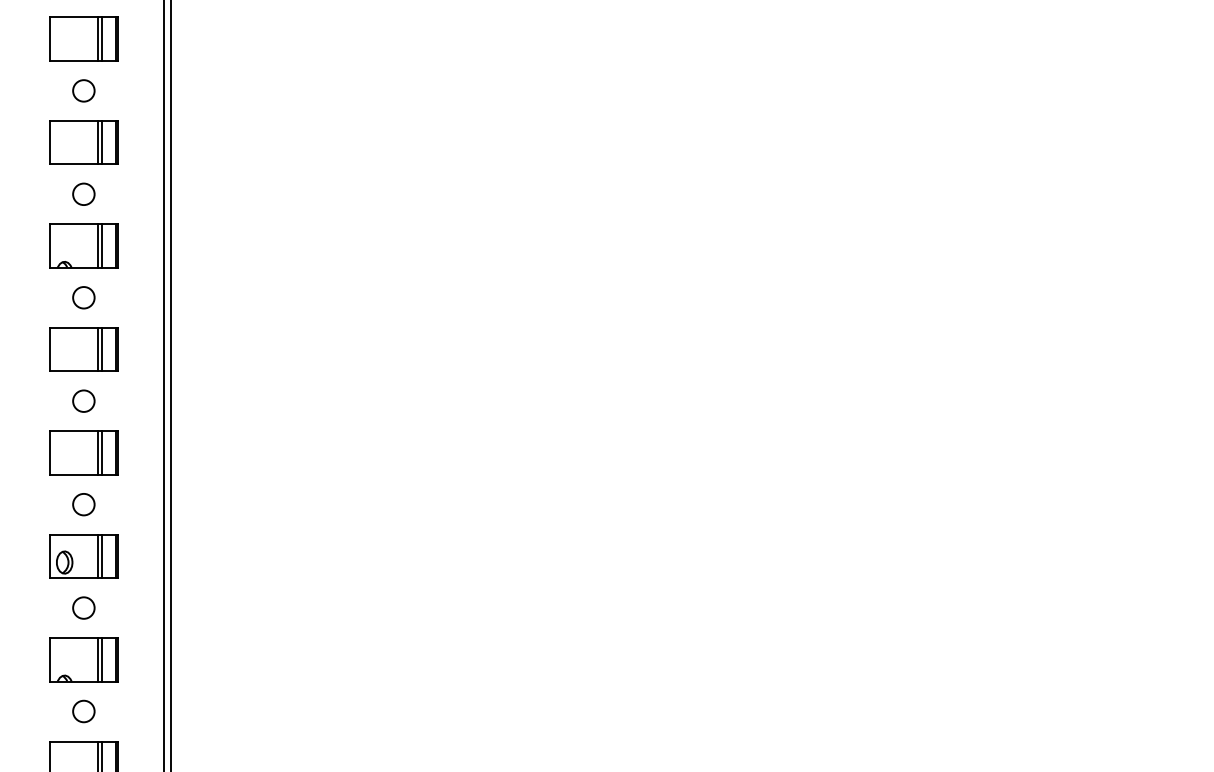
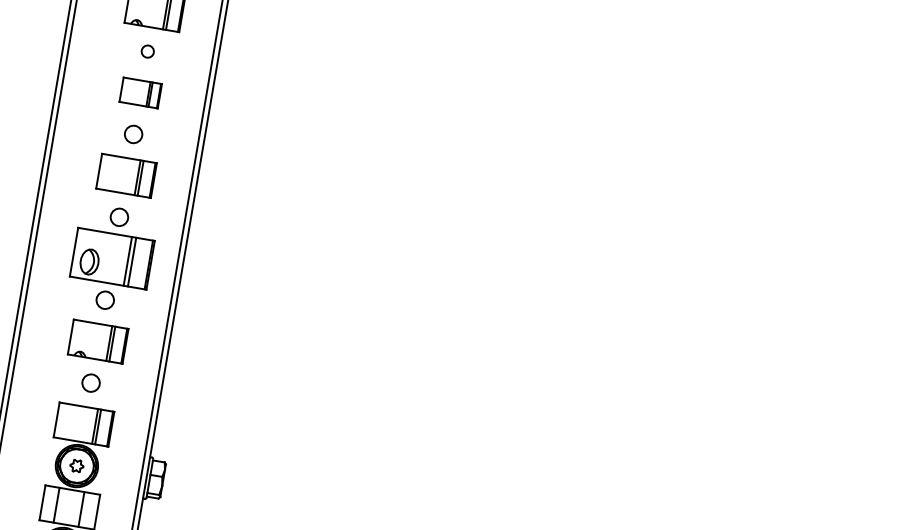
circle: (83, 297) -> (147, 51), size x0.7
part: (83, 349) -> (140, 92), size x0.7
part: (83, 556) -> (112, 258), size x1.4

